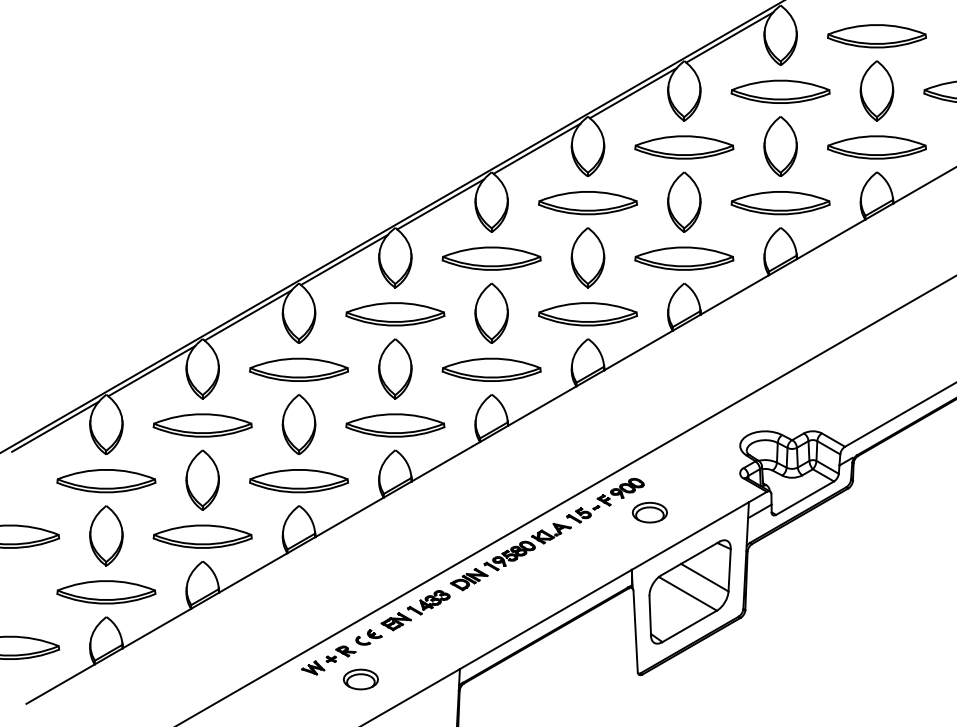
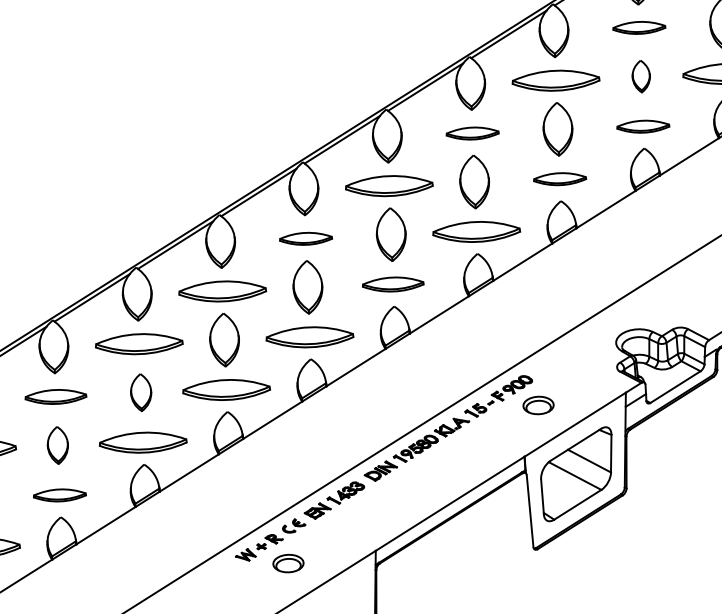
part: (780, 91) -> (639, 27), size x0.6
part: (780, 146) -> (641, 76), size x0.6
part: (587, 203) -> (472, 133), size x0.6
part: (780, 203) -> (643, 126), size x0.6
part: (684, 258) -> (560, 179), size x0.6
part: (395, 314) -> (306, 238), size x0.6
part: (491, 369) -> (393, 284), size x0.7
part: (202, 479) -> (141, 392), size x0.7
part: (106, 481) -> (56, 397), size x0.7
part: (106, 535) -> (57, 445), size x0.7
part: (106, 592) -> (59, 495), size x0.6

